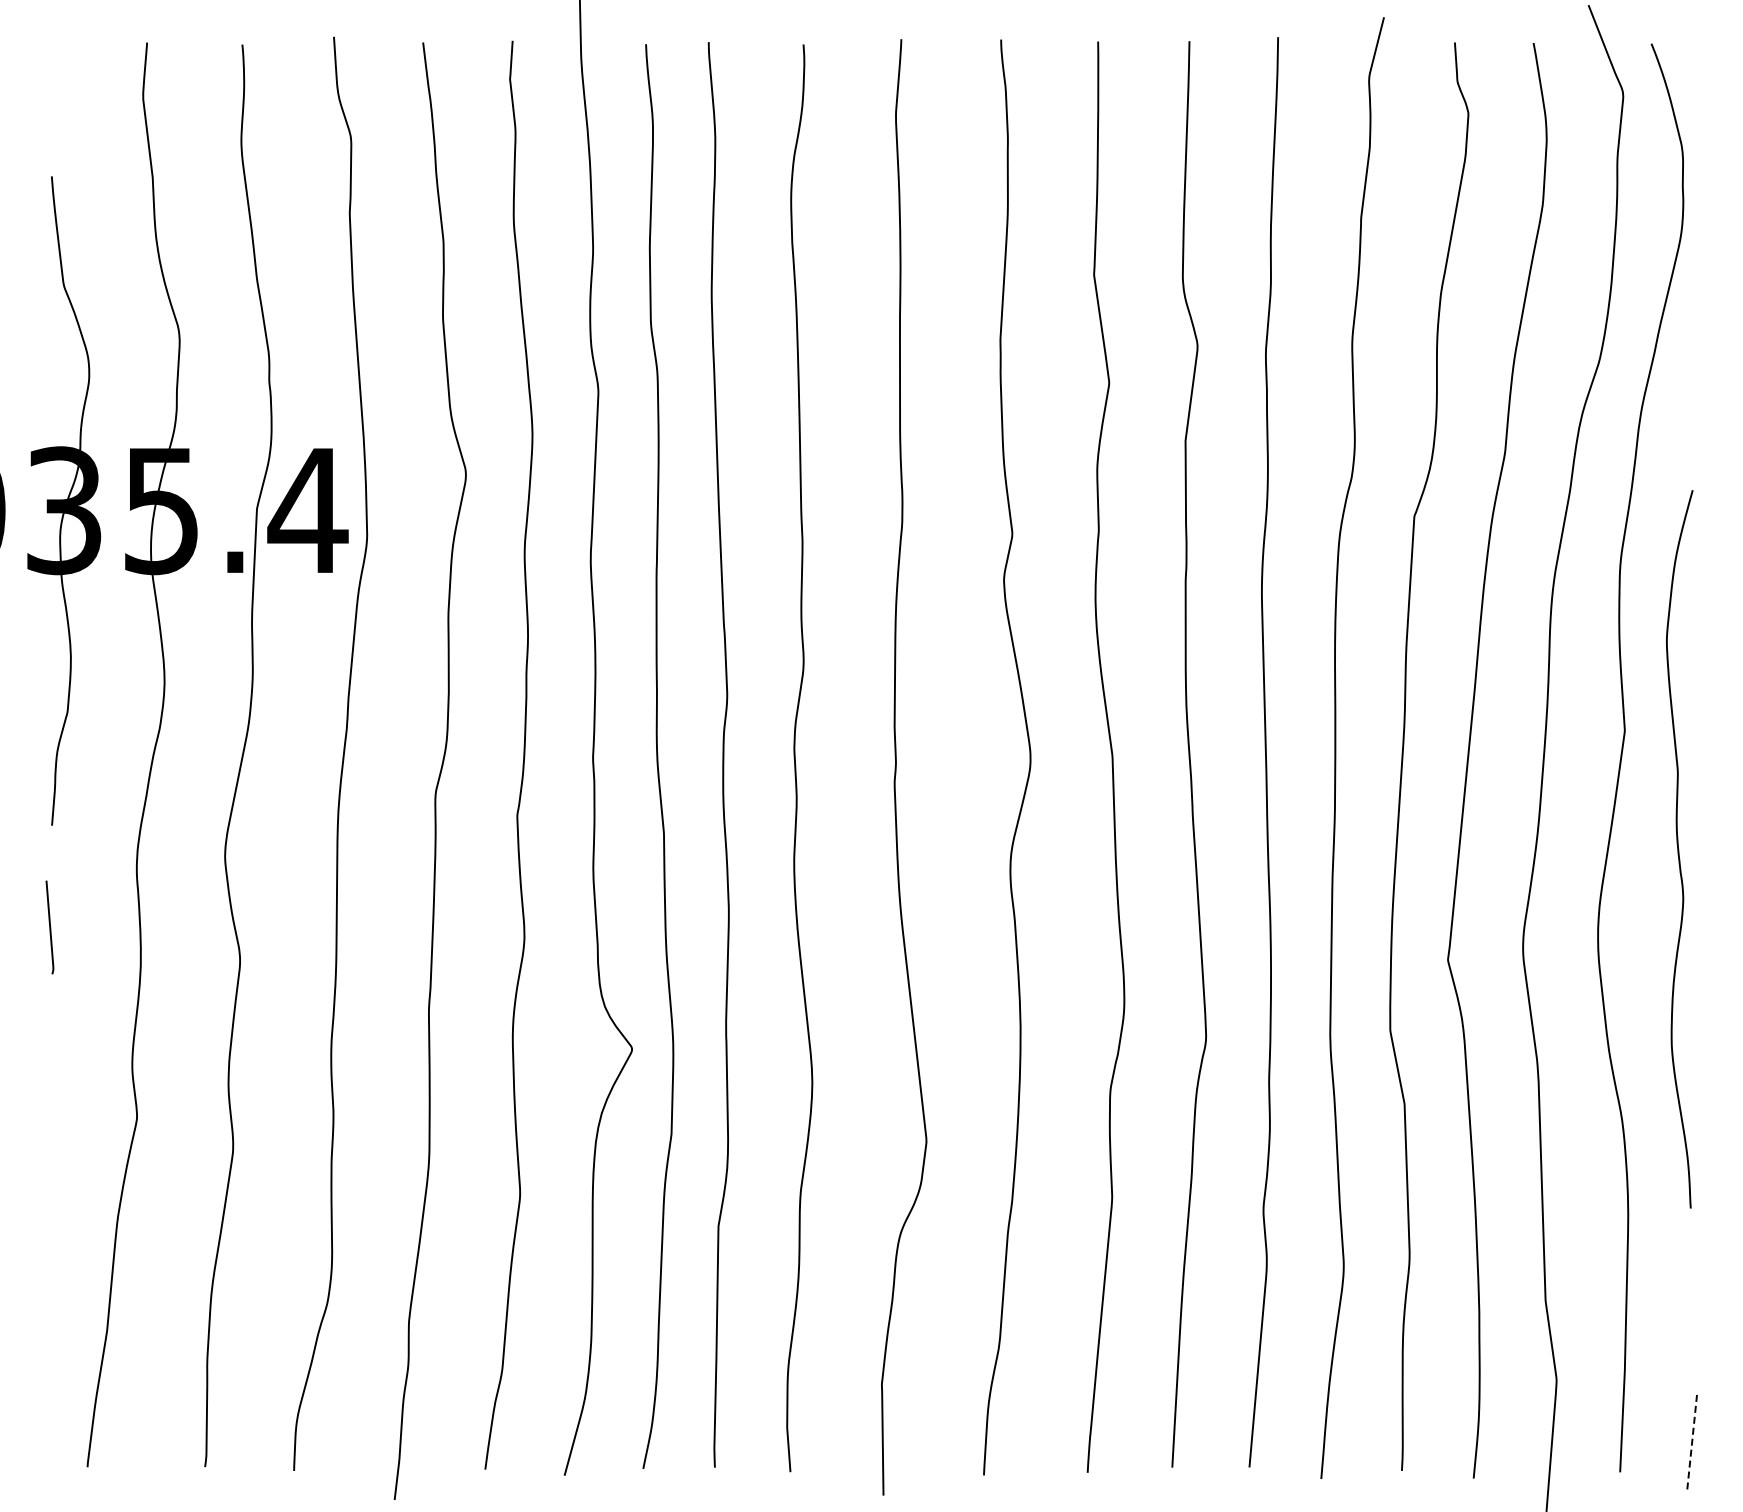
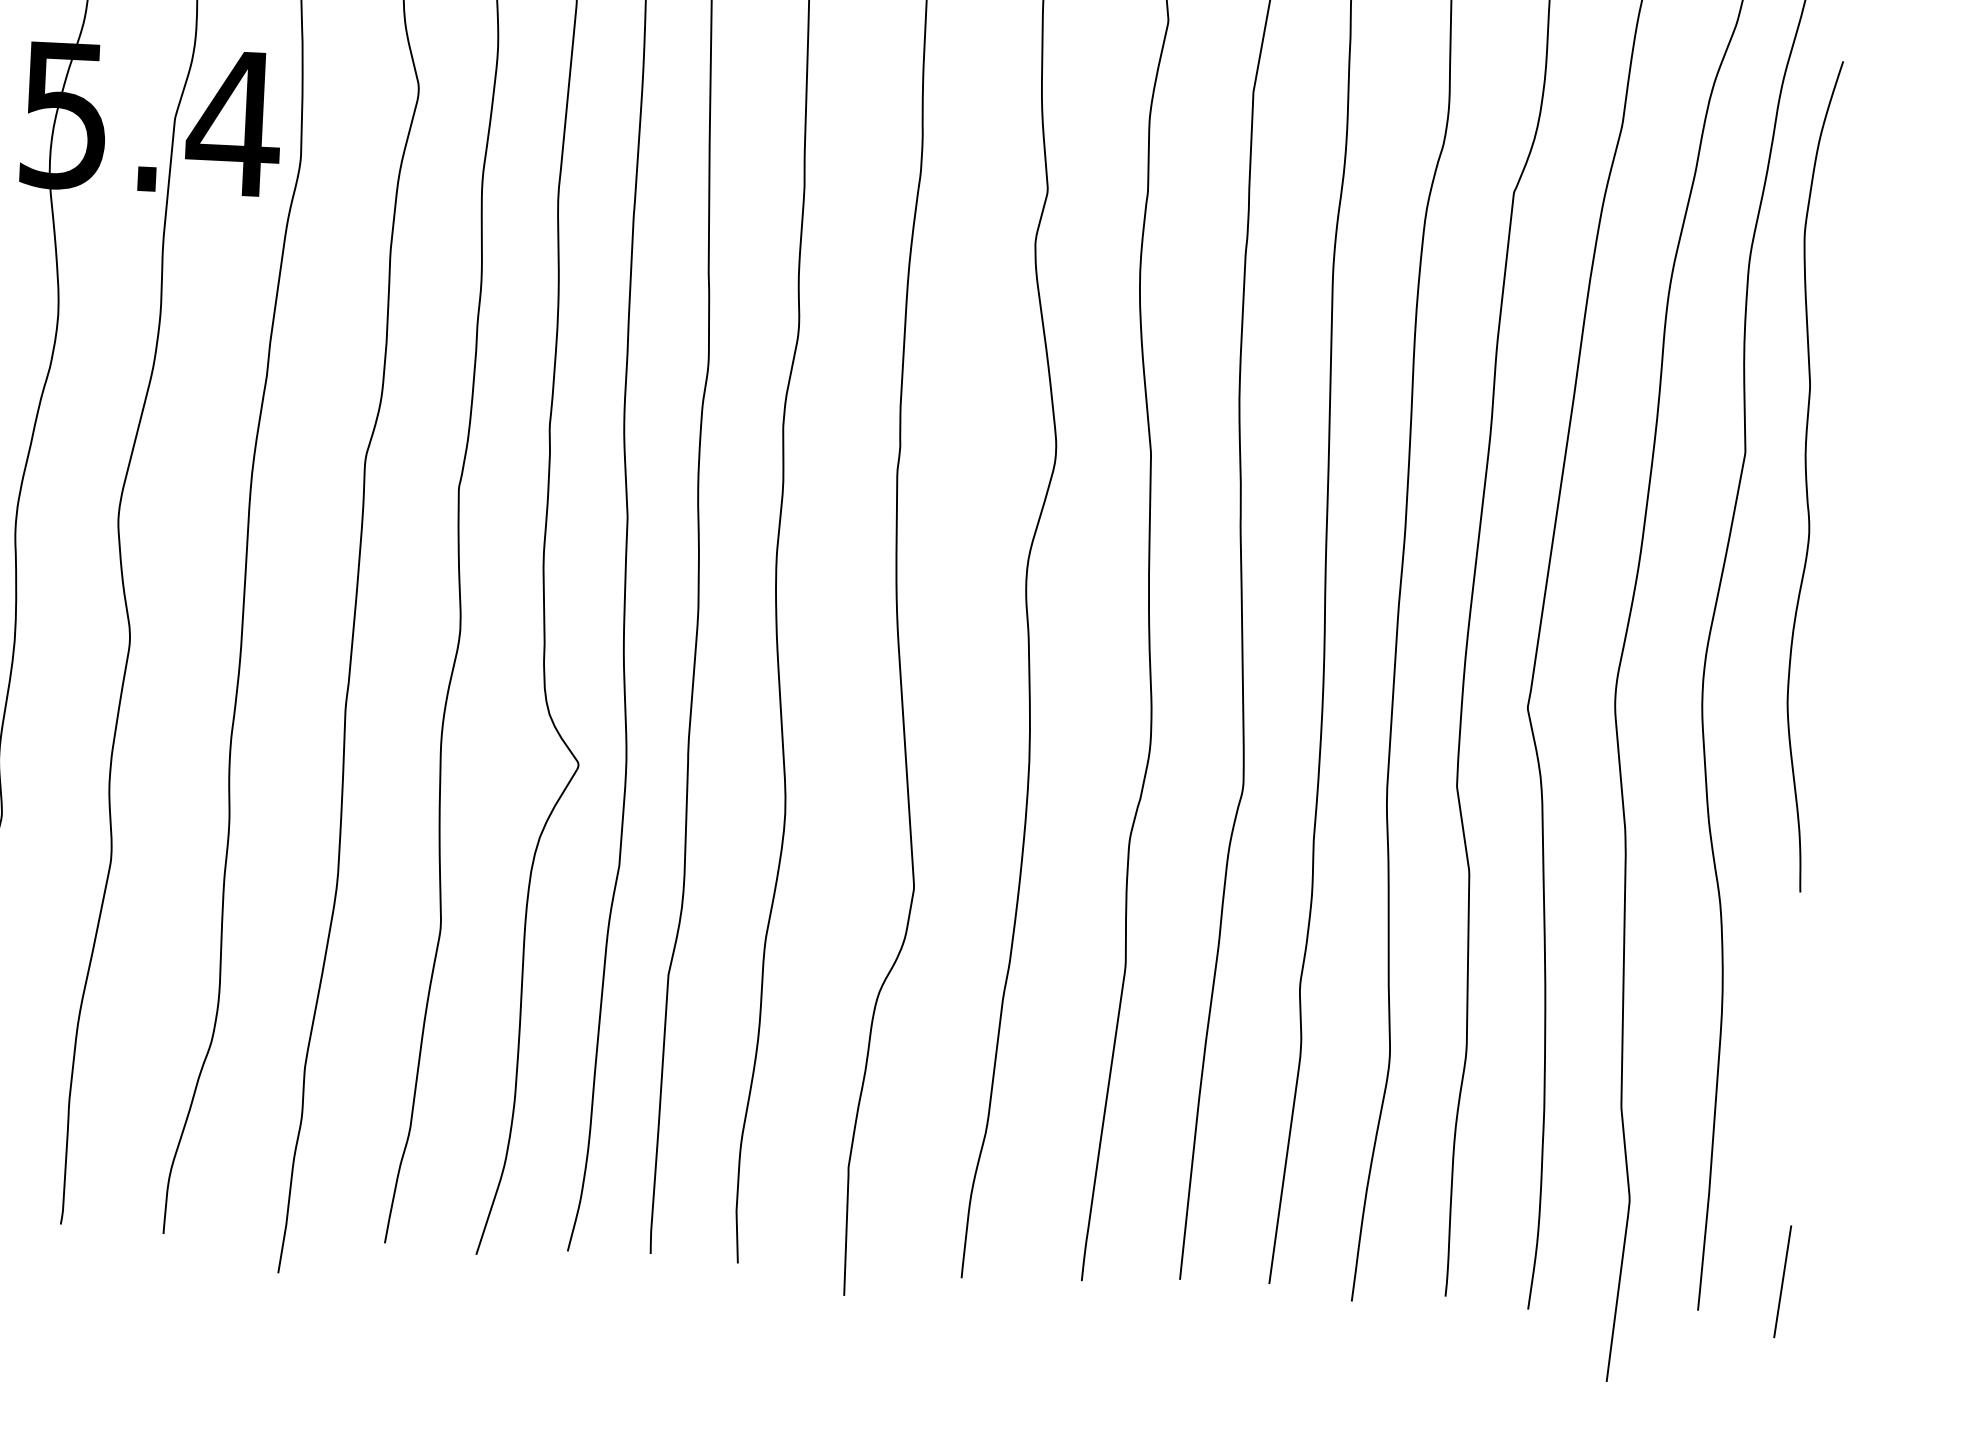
curve: (1679, 849) -> (1807, 476), moved
line: (1691, 1444) -> (1782, 1282), dashed -> solid

